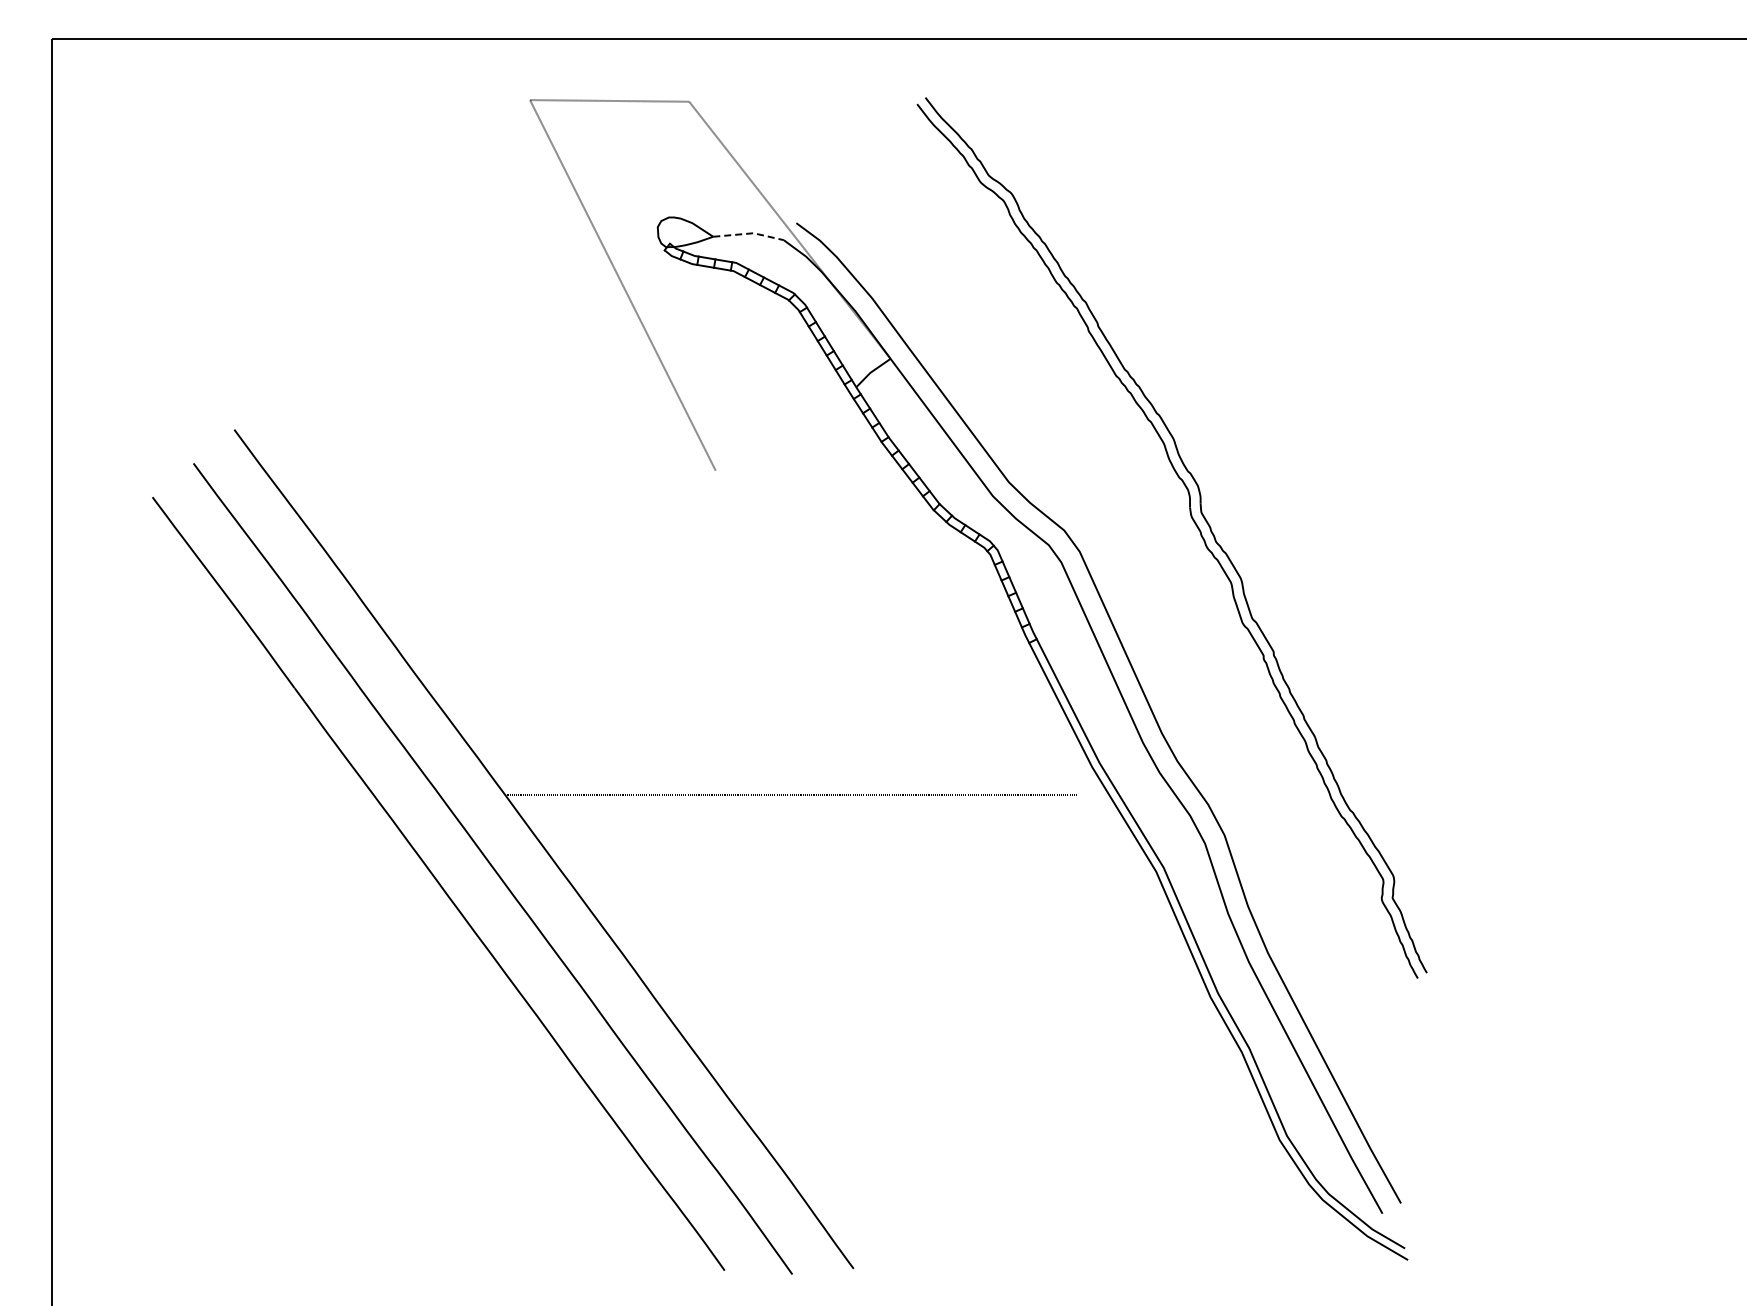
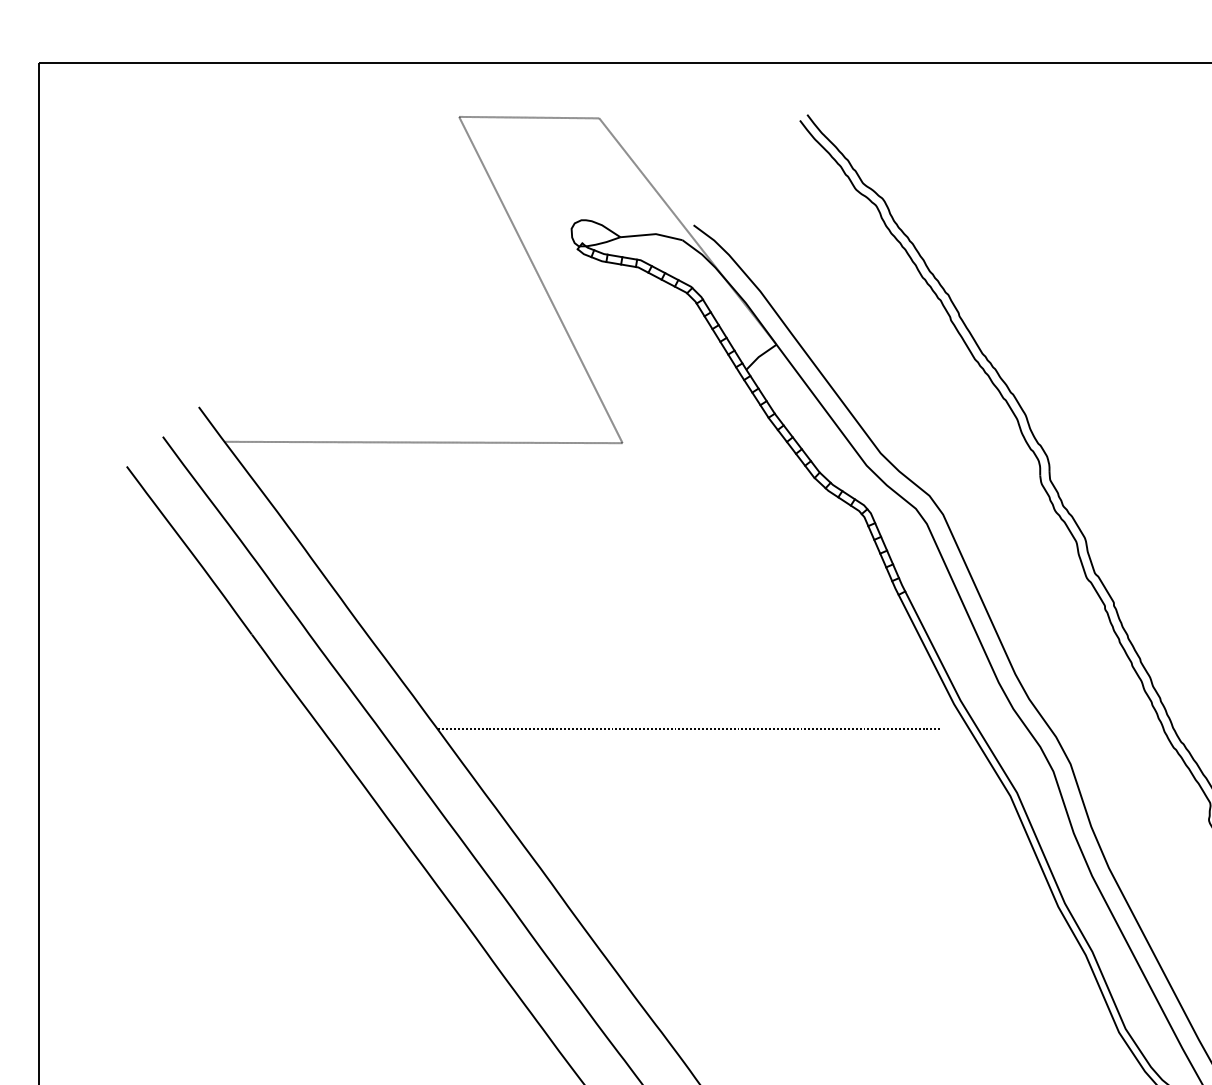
line: (749, 233) -> (652, 234), dashed -> solid
line: (489, 469) -> (423, 442), added

